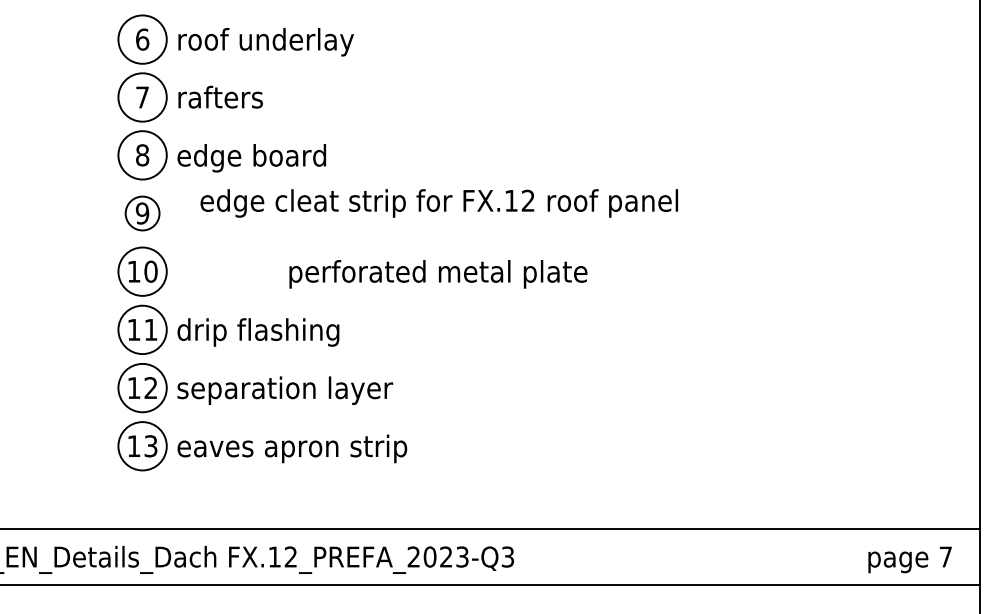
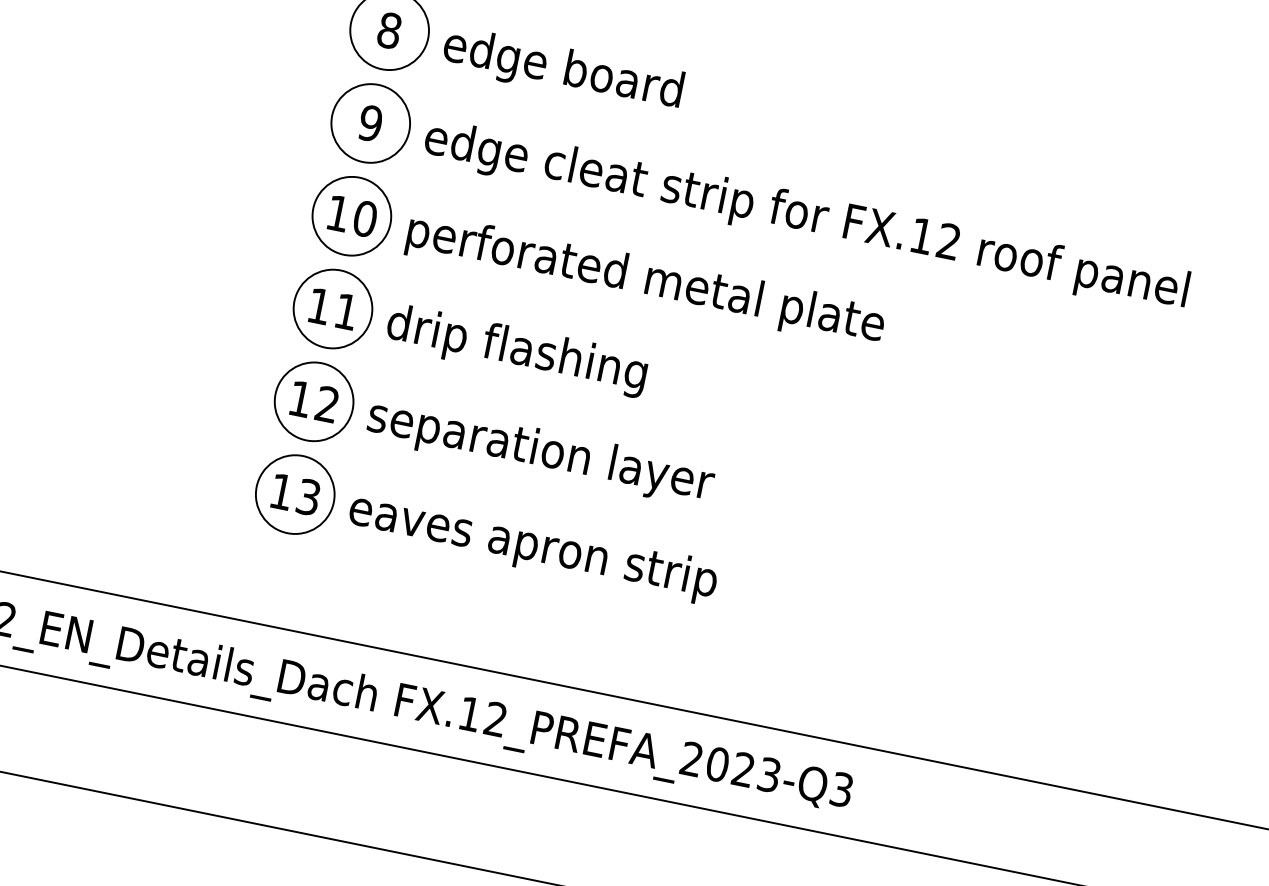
text: (438, 203) -> (804, 216), moved
circle: (142, 213) -> (370, 123), size x1.43
text: (438, 274) -> (645, 280), moved

